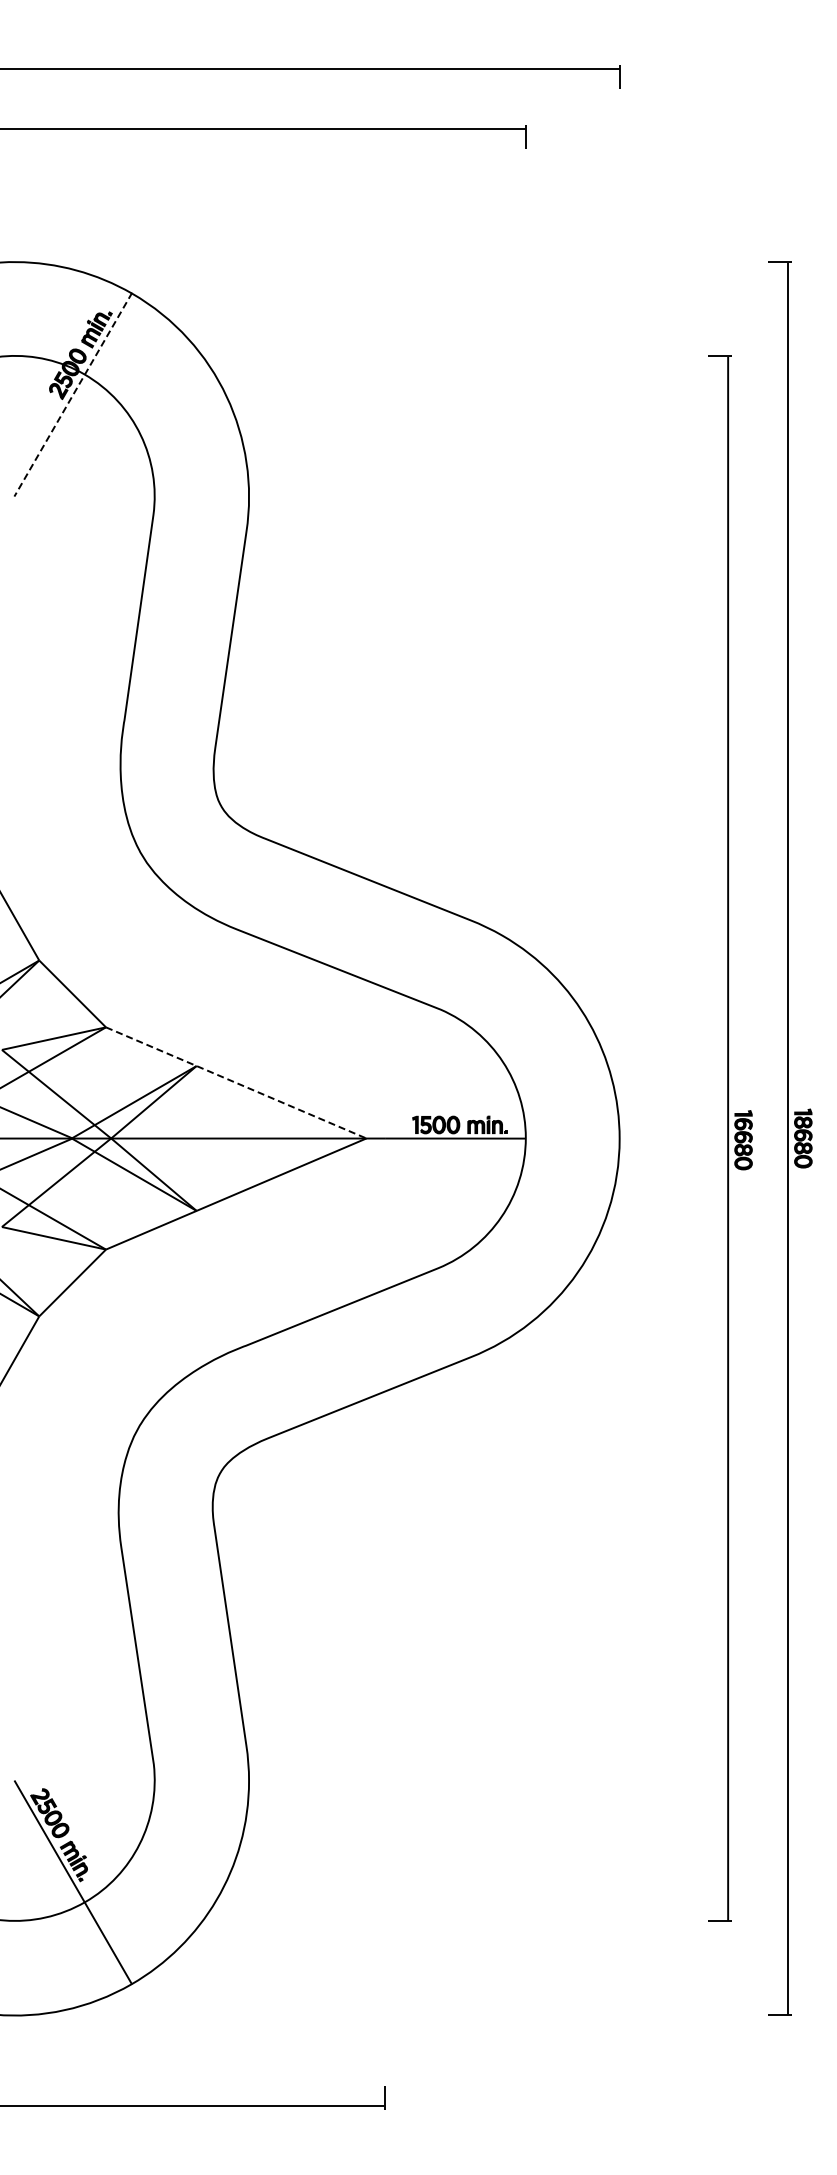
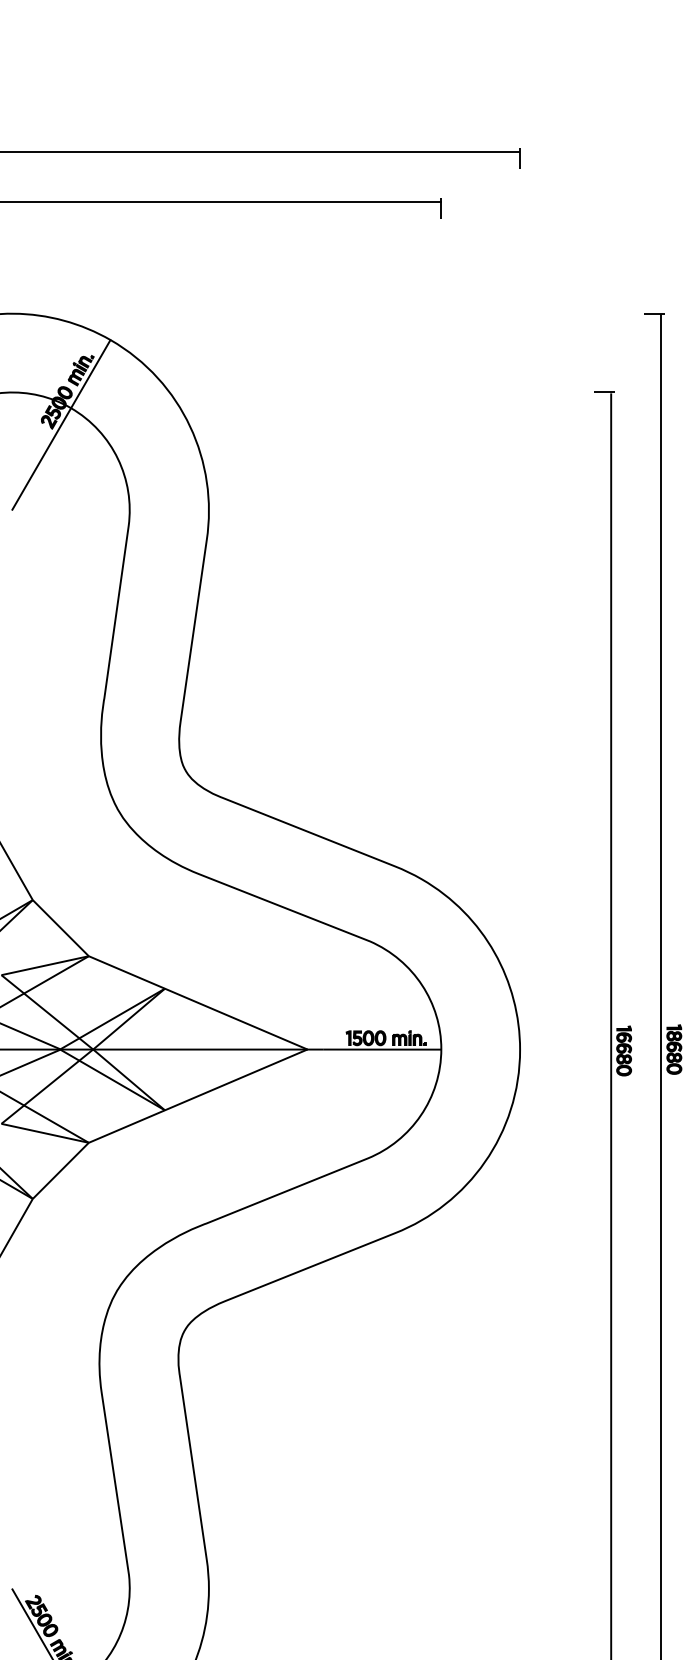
line: (73, 394) -> (61, 424), dashed -> solid
line: (236, 1082) -> (198, 1002), dashed -> solid

